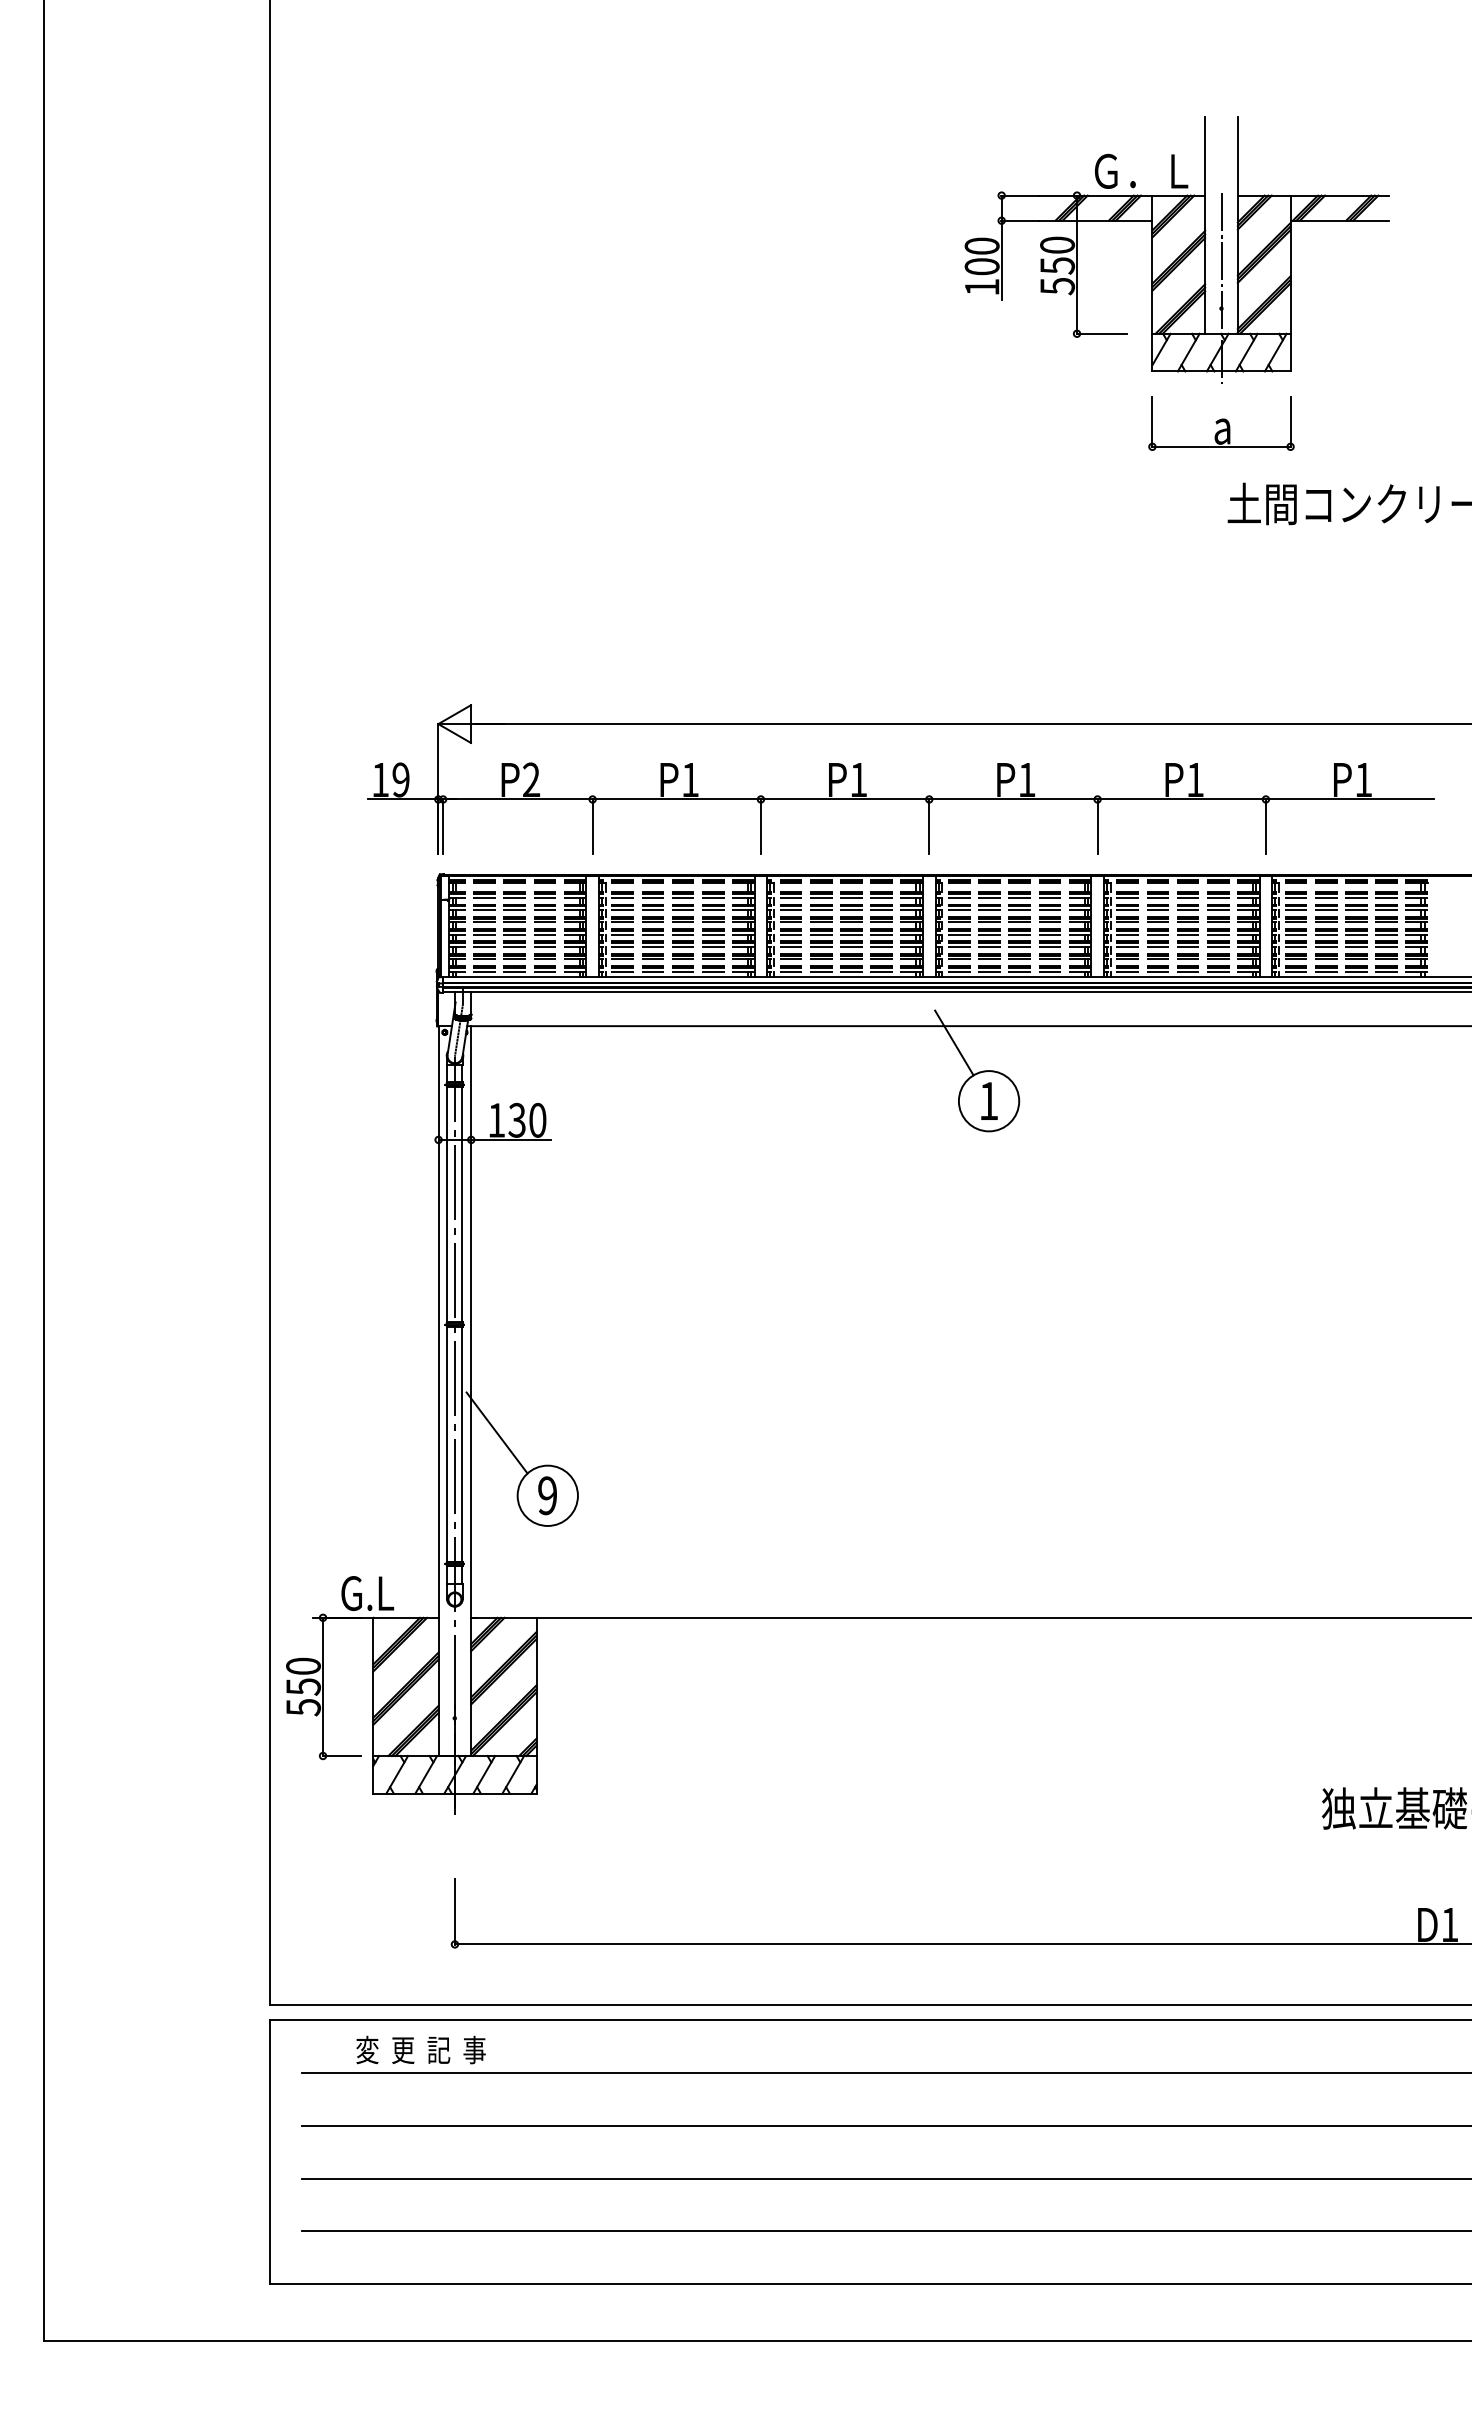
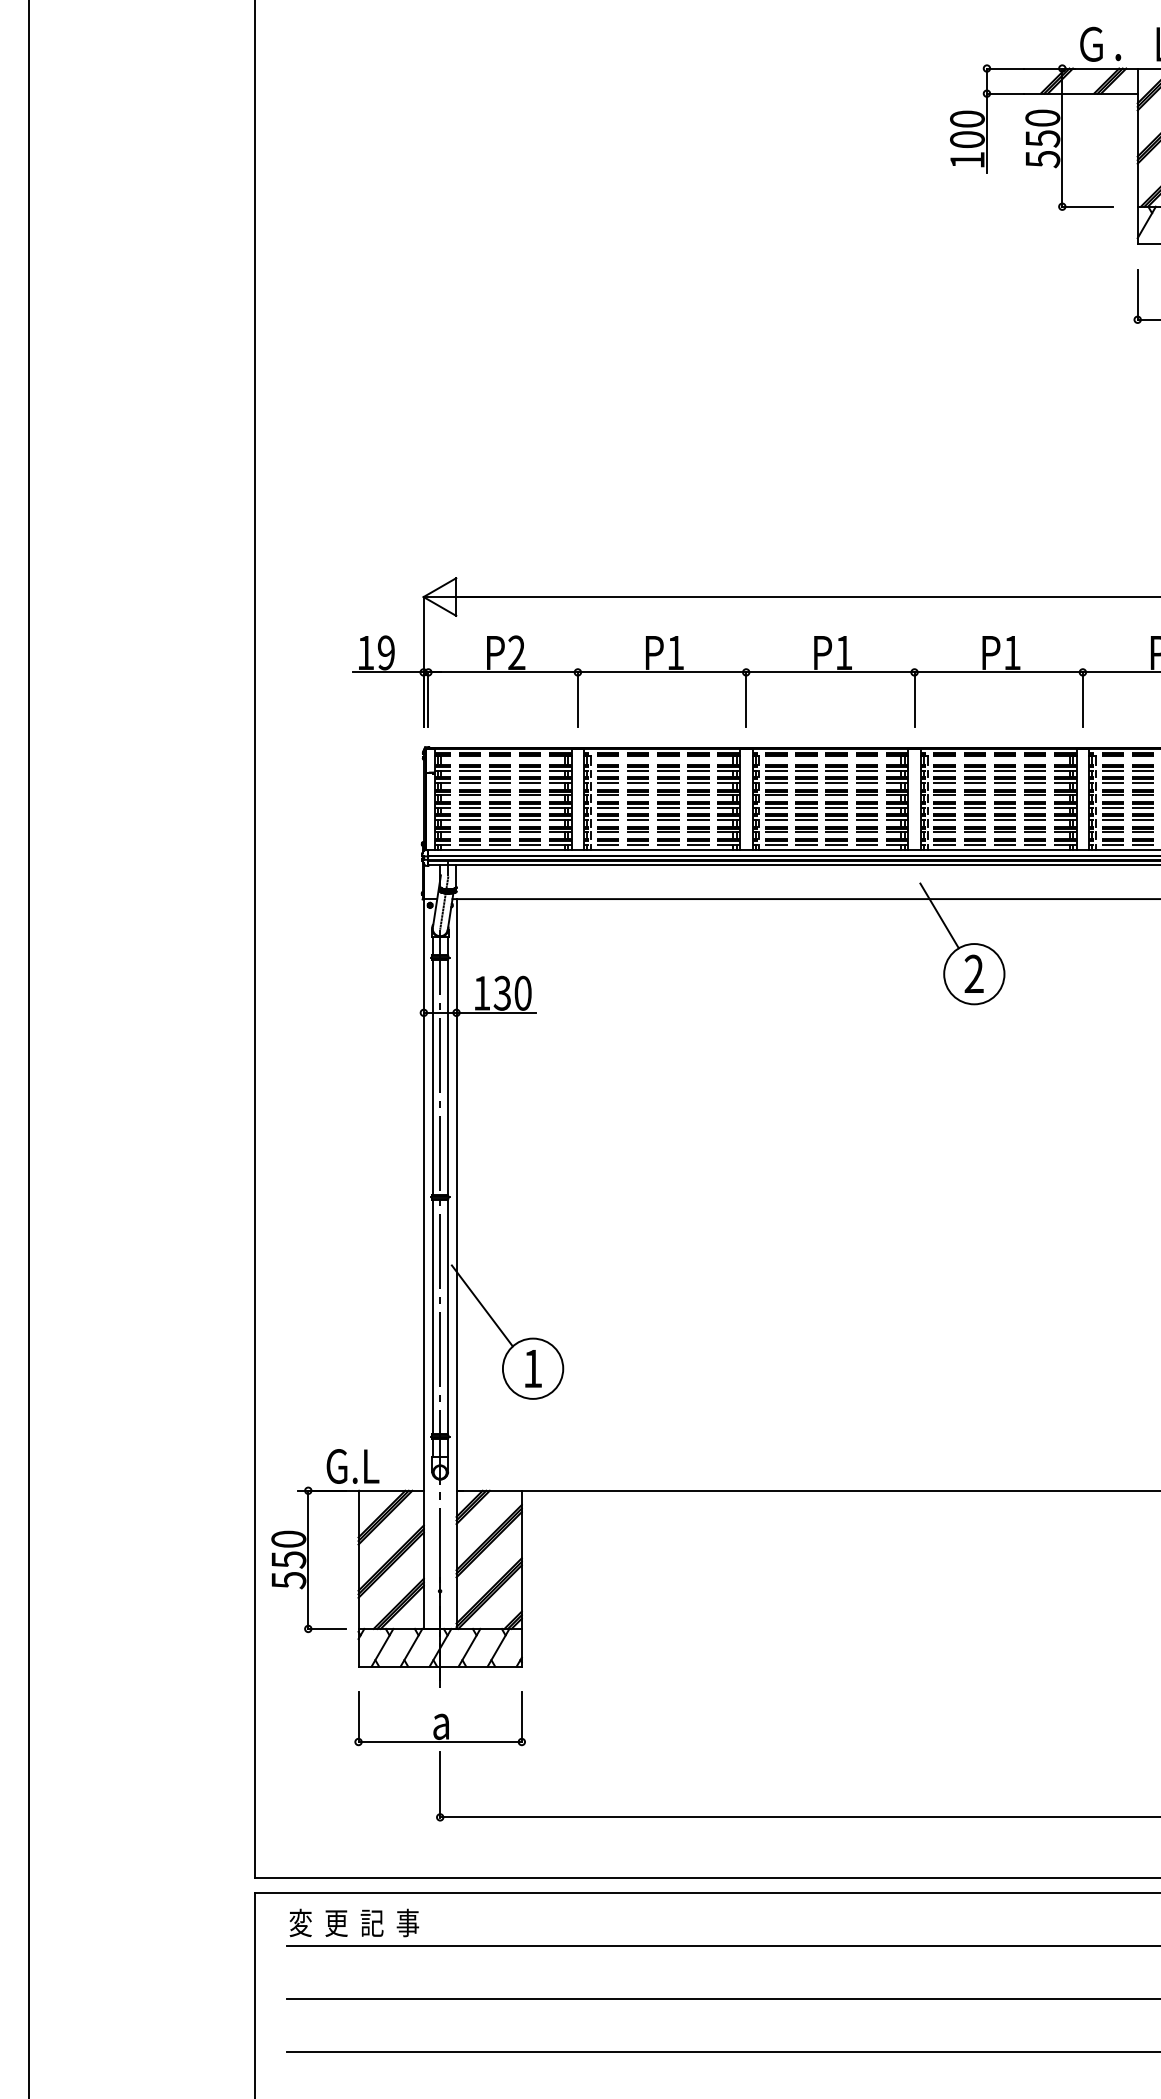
text: (988, 1100) -> (973, 973), 1 -> 2
text: (547, 1495) -> (532, 1368), 9 -> 1
part: (454, 1845) -> (439, 1718), added
text: (420, 2049) -> (353, 1922), moved

